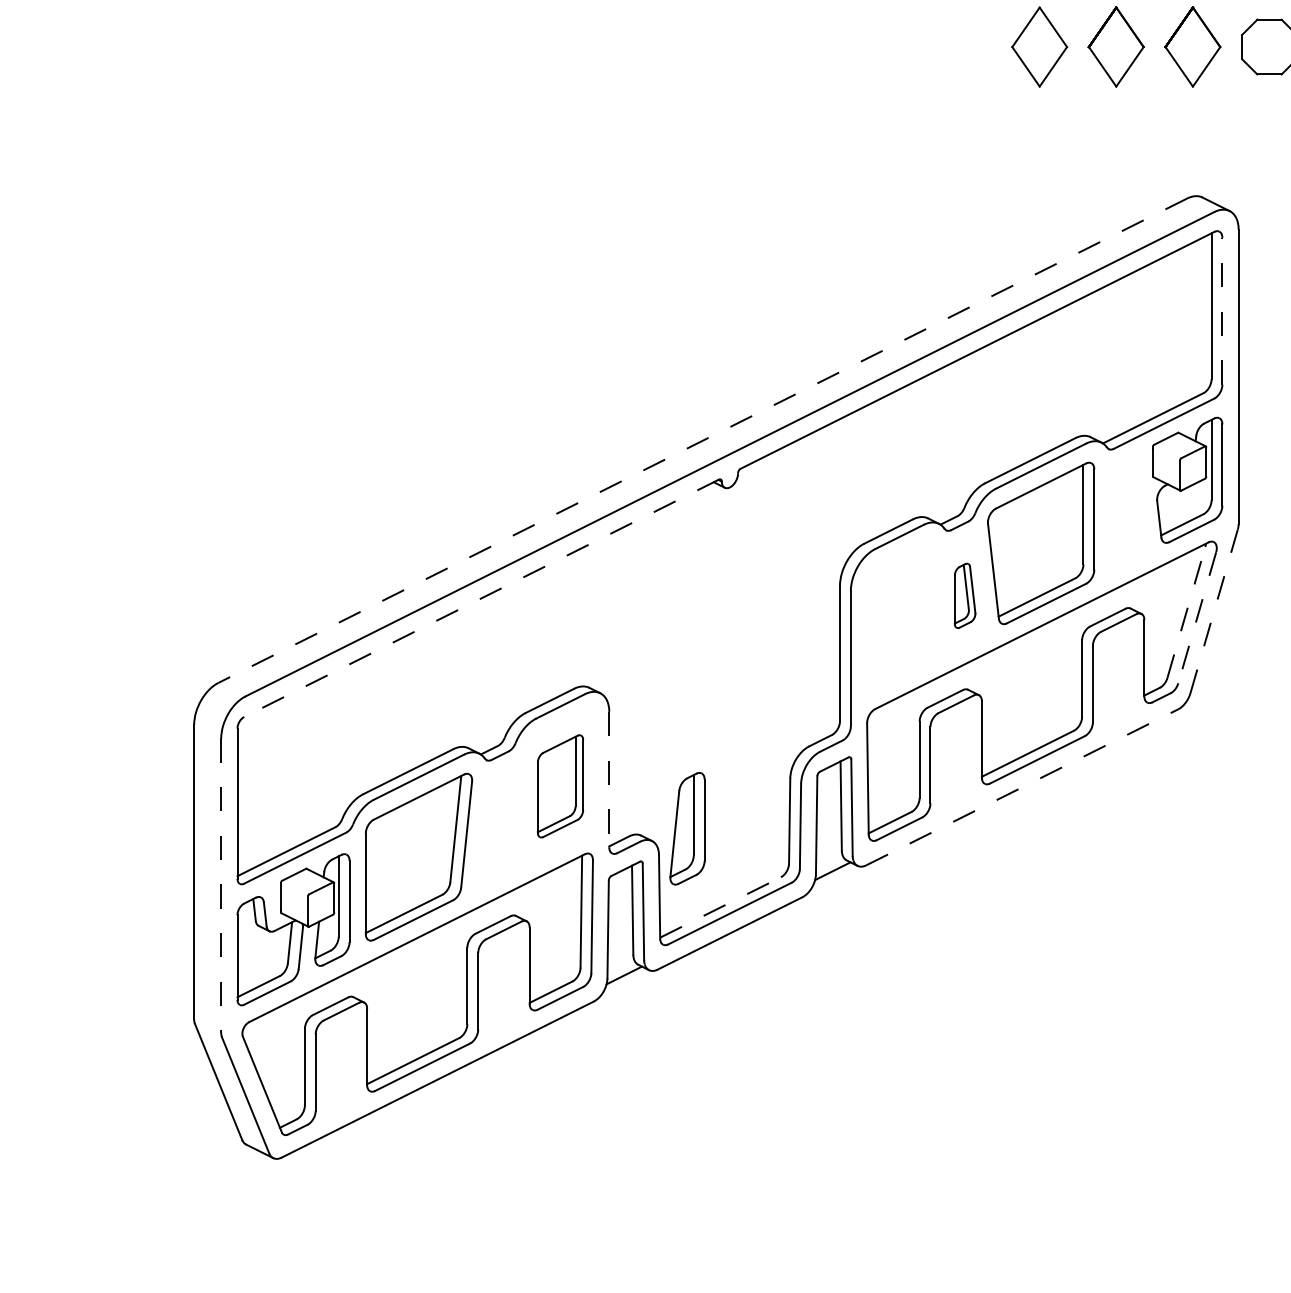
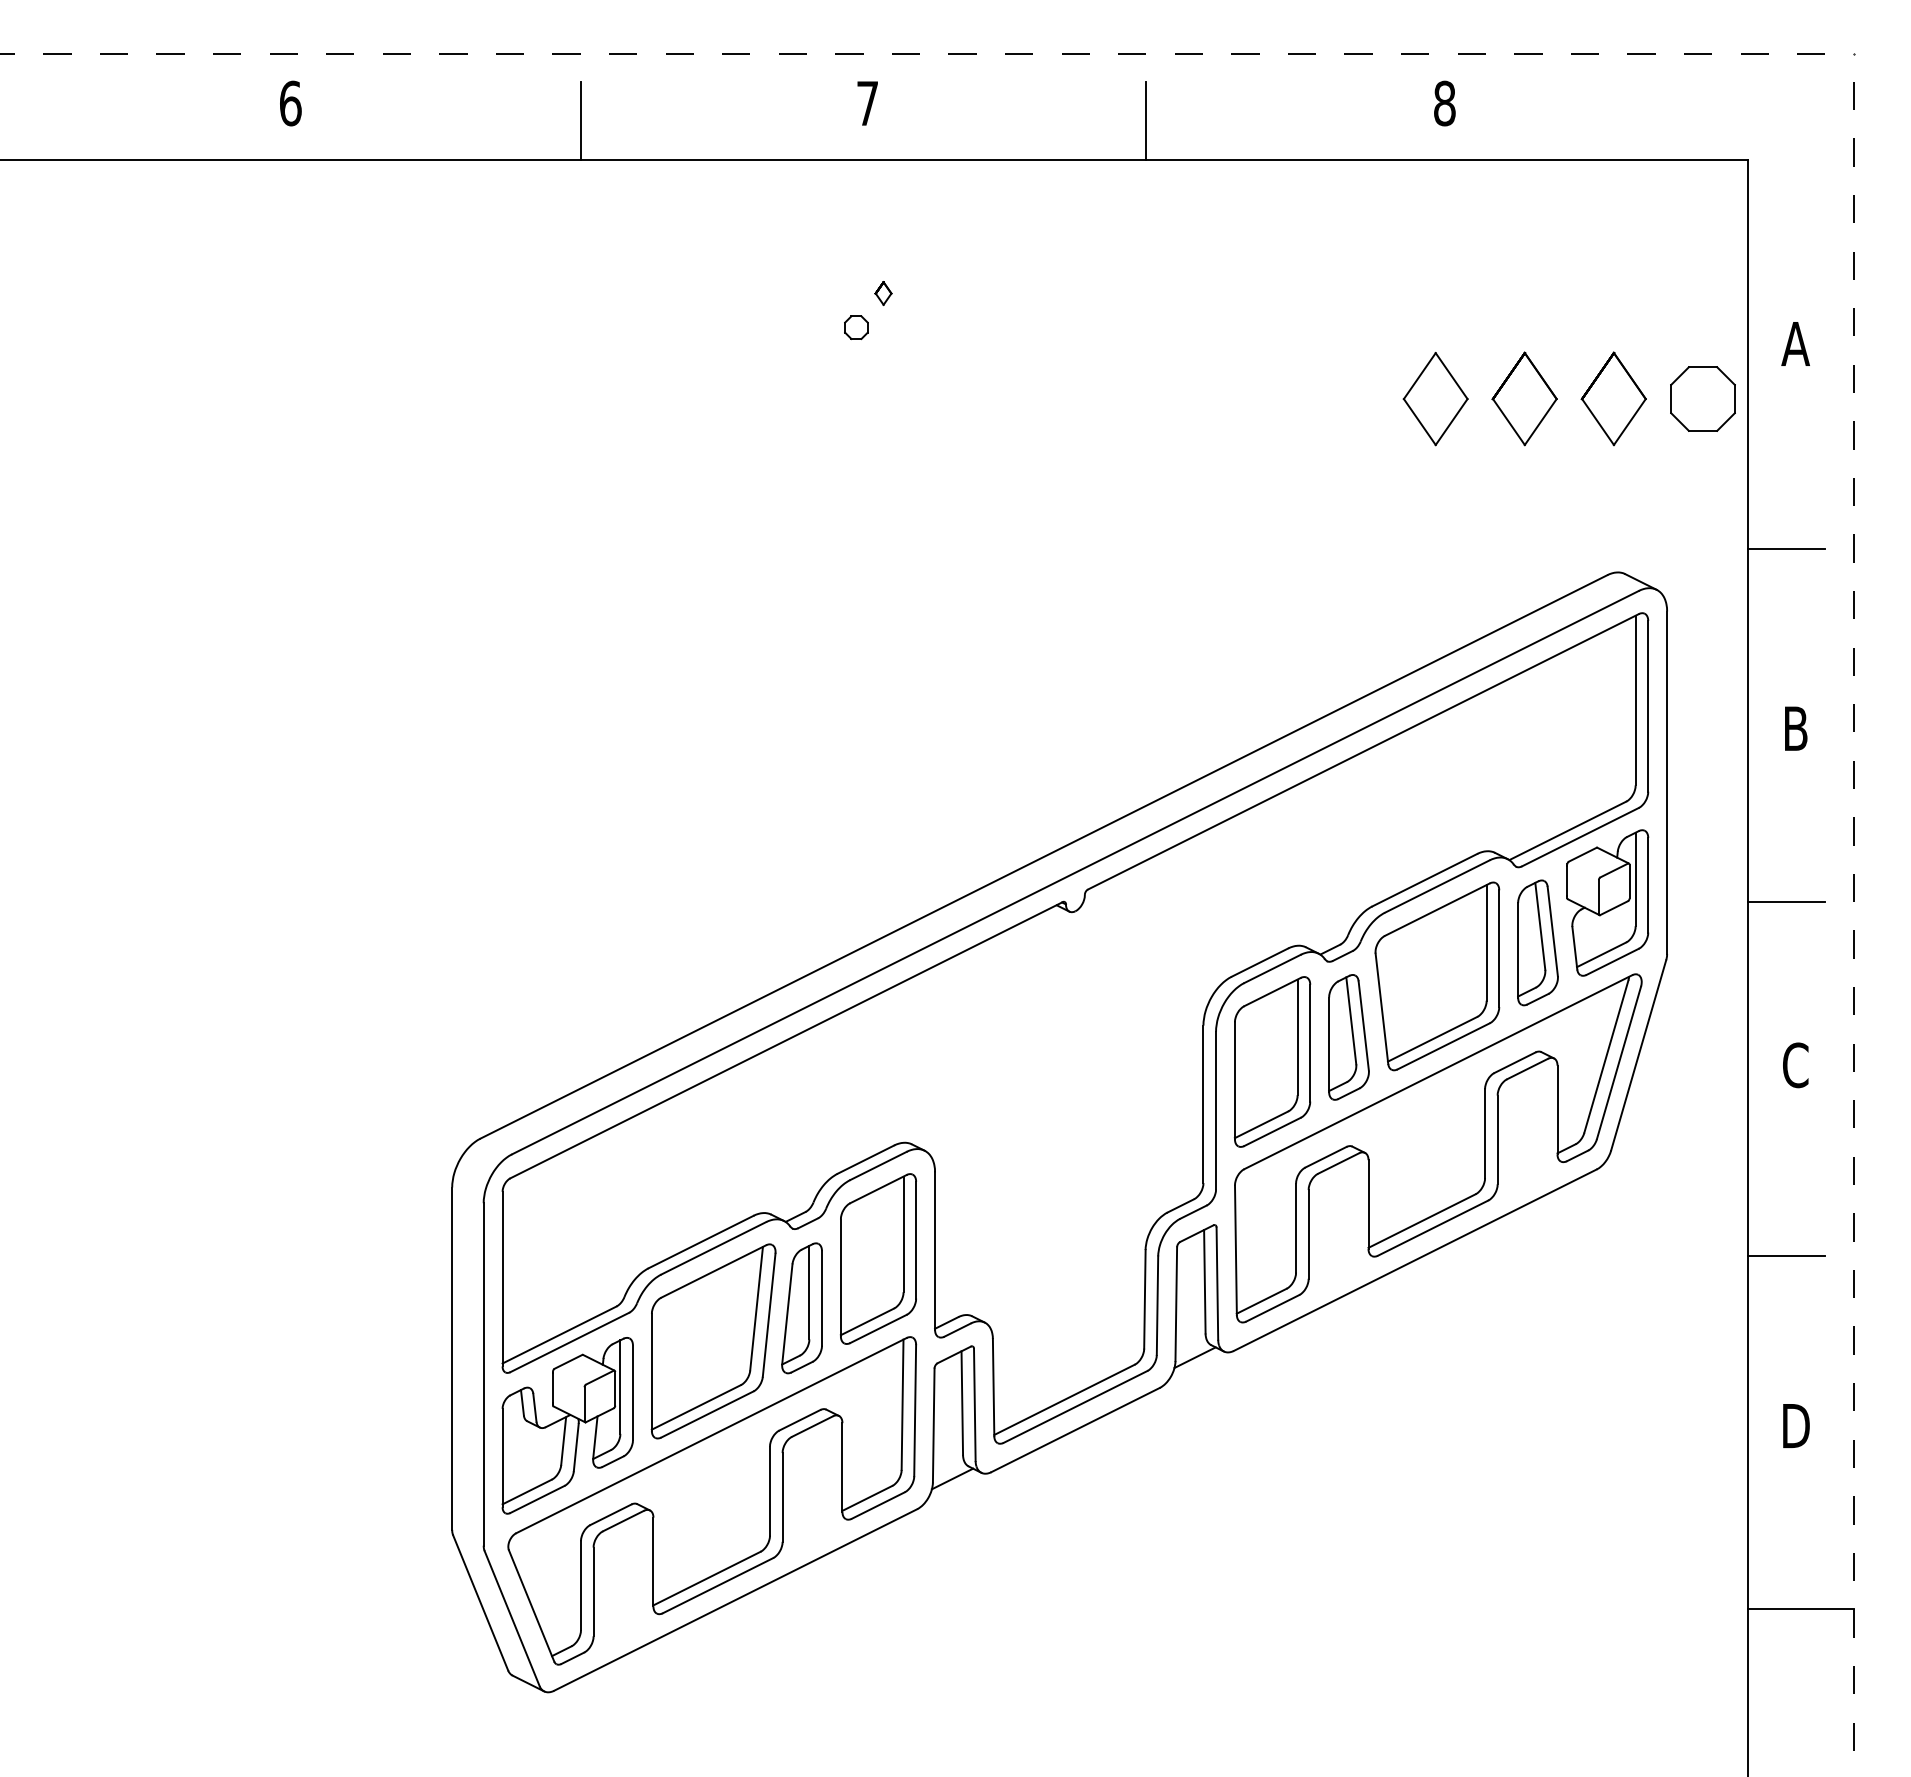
line: (1222, 310) -> (1648, 705), dashed -> solid
line: (702, 440) -> (1043, 856), dashed -> solid
part: (1127, 514) -> (1537, 942), added
part: (964, 595) -> (1348, 1037), size x1.67
line: (481, 598) -> (786, 1040), dashed -> solid
line: (1214, 611) -> (1638, 1055), dashed -> solid
line: (1186, 612) -> (1606, 1056), dashed -> solid
part: (899, 616) -> (1272, 1061), added
line: (1196, 618) -> (1618, 1063), dashed -> solid
line: (609, 779) -> (935, 1251), dashed -> solid
part: (559, 785) -> (877, 1258), size x1.43
line: (1022, 787) -> (1415, 1260), dashed -> solid
part: (687, 828) -> (801, 1308), moved
line: (221, 885) -> (483, 1374), dashed -> solid
line: (720, 907) -> (1064, 1399), dashed -> solid

